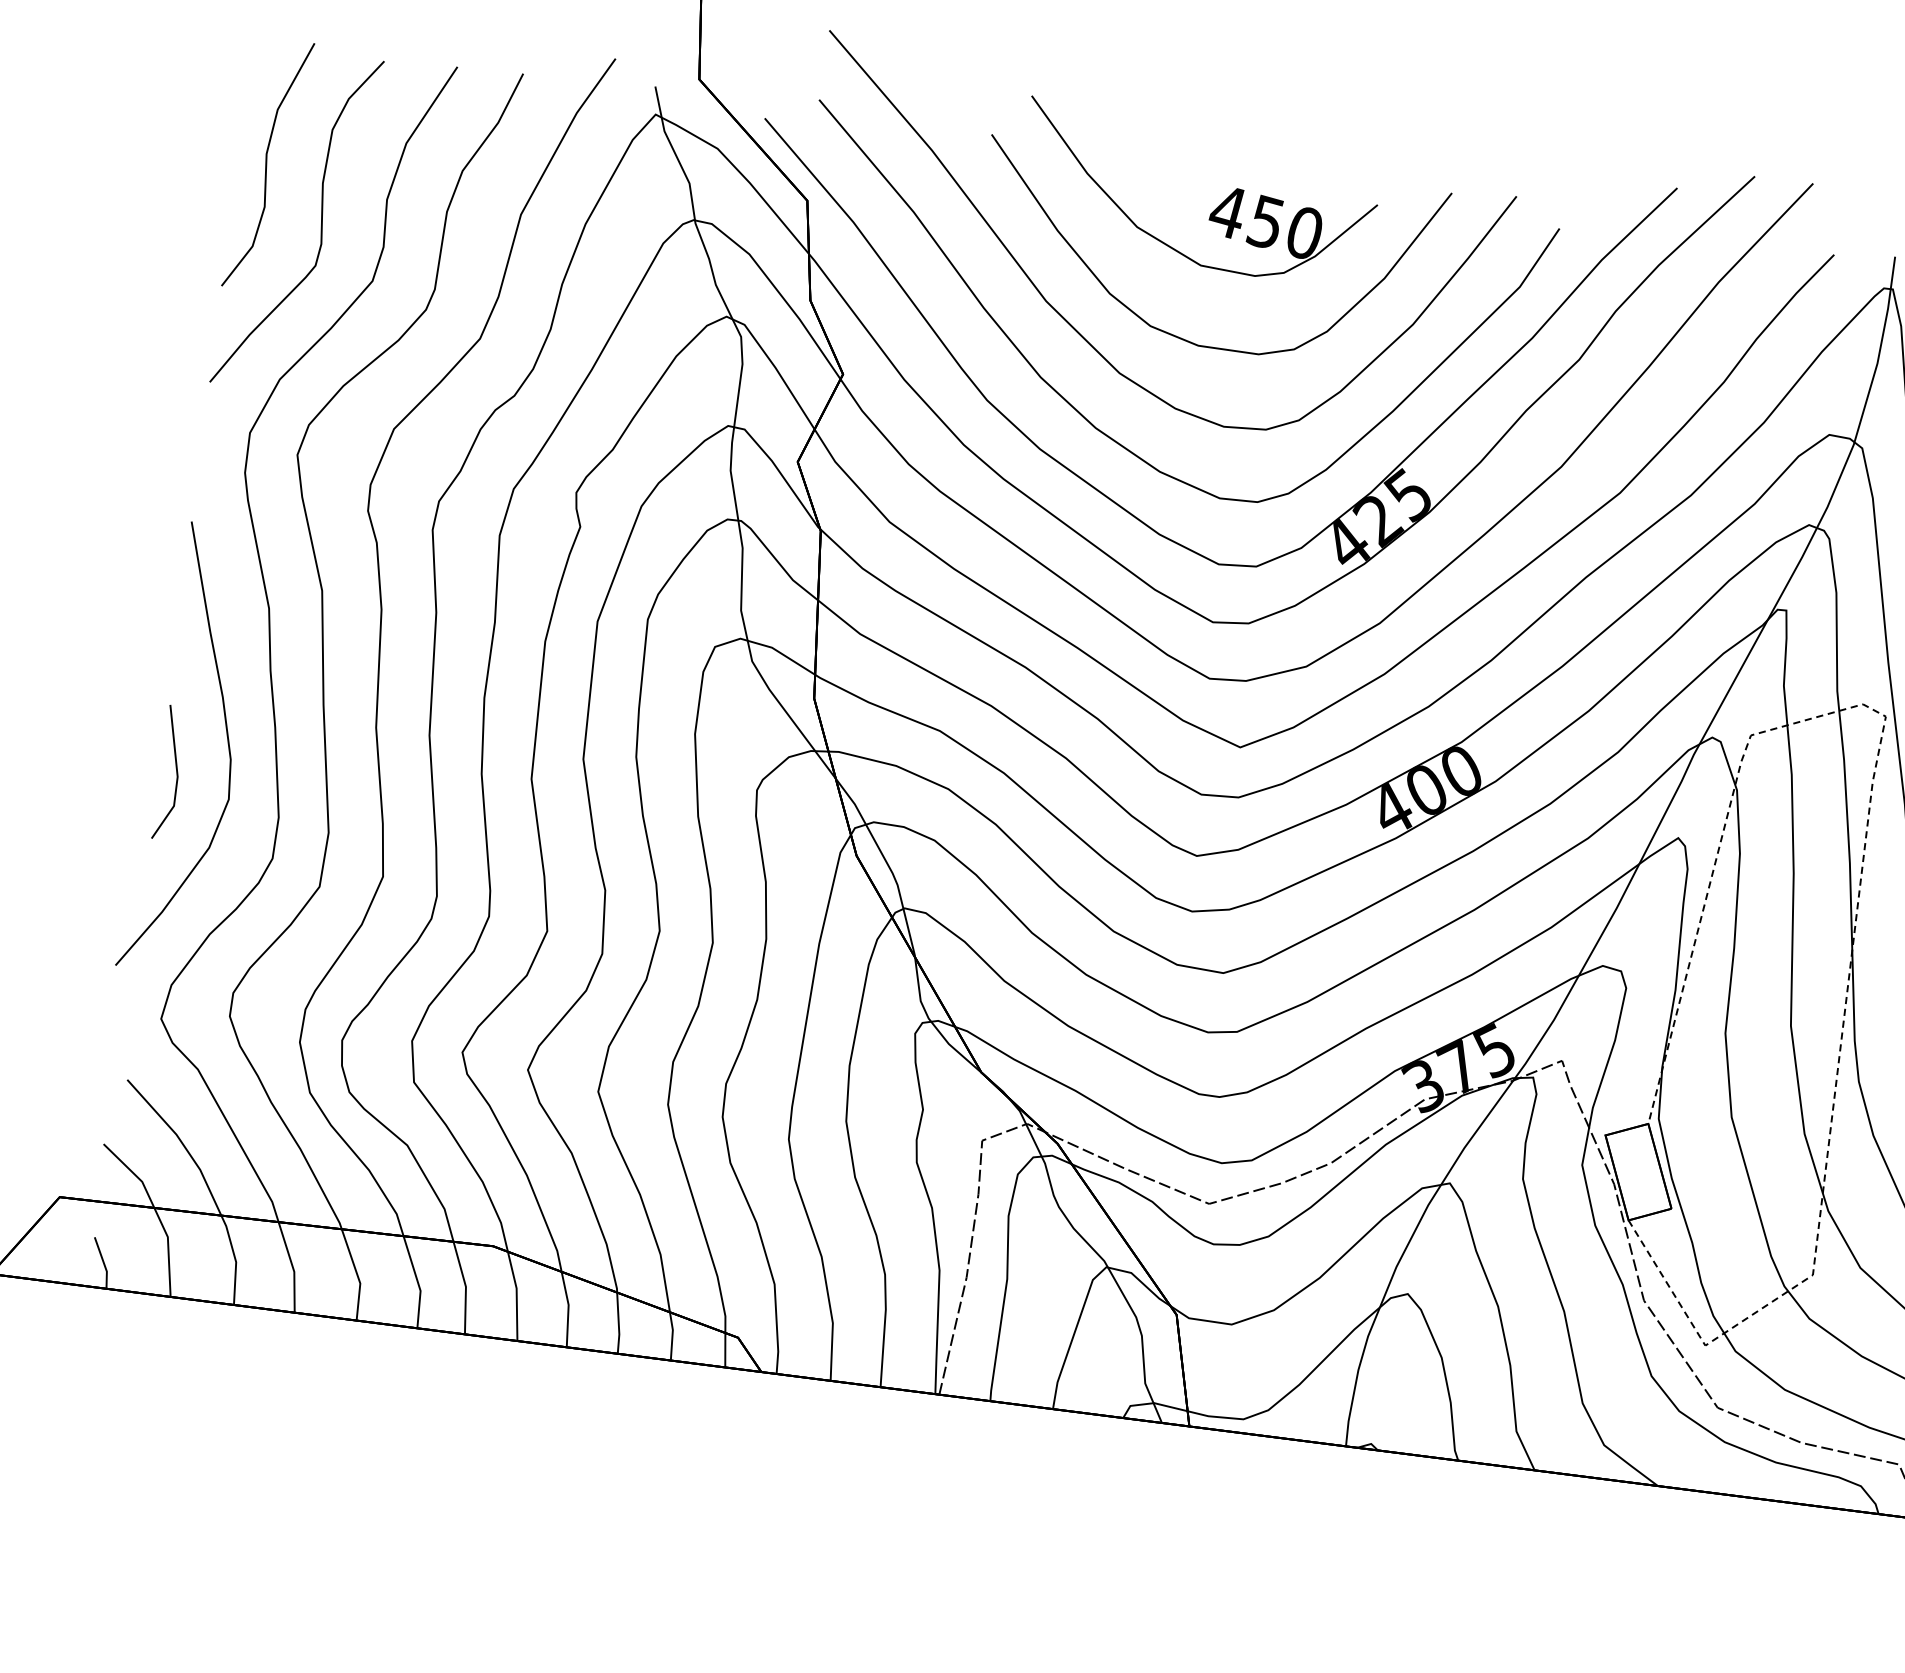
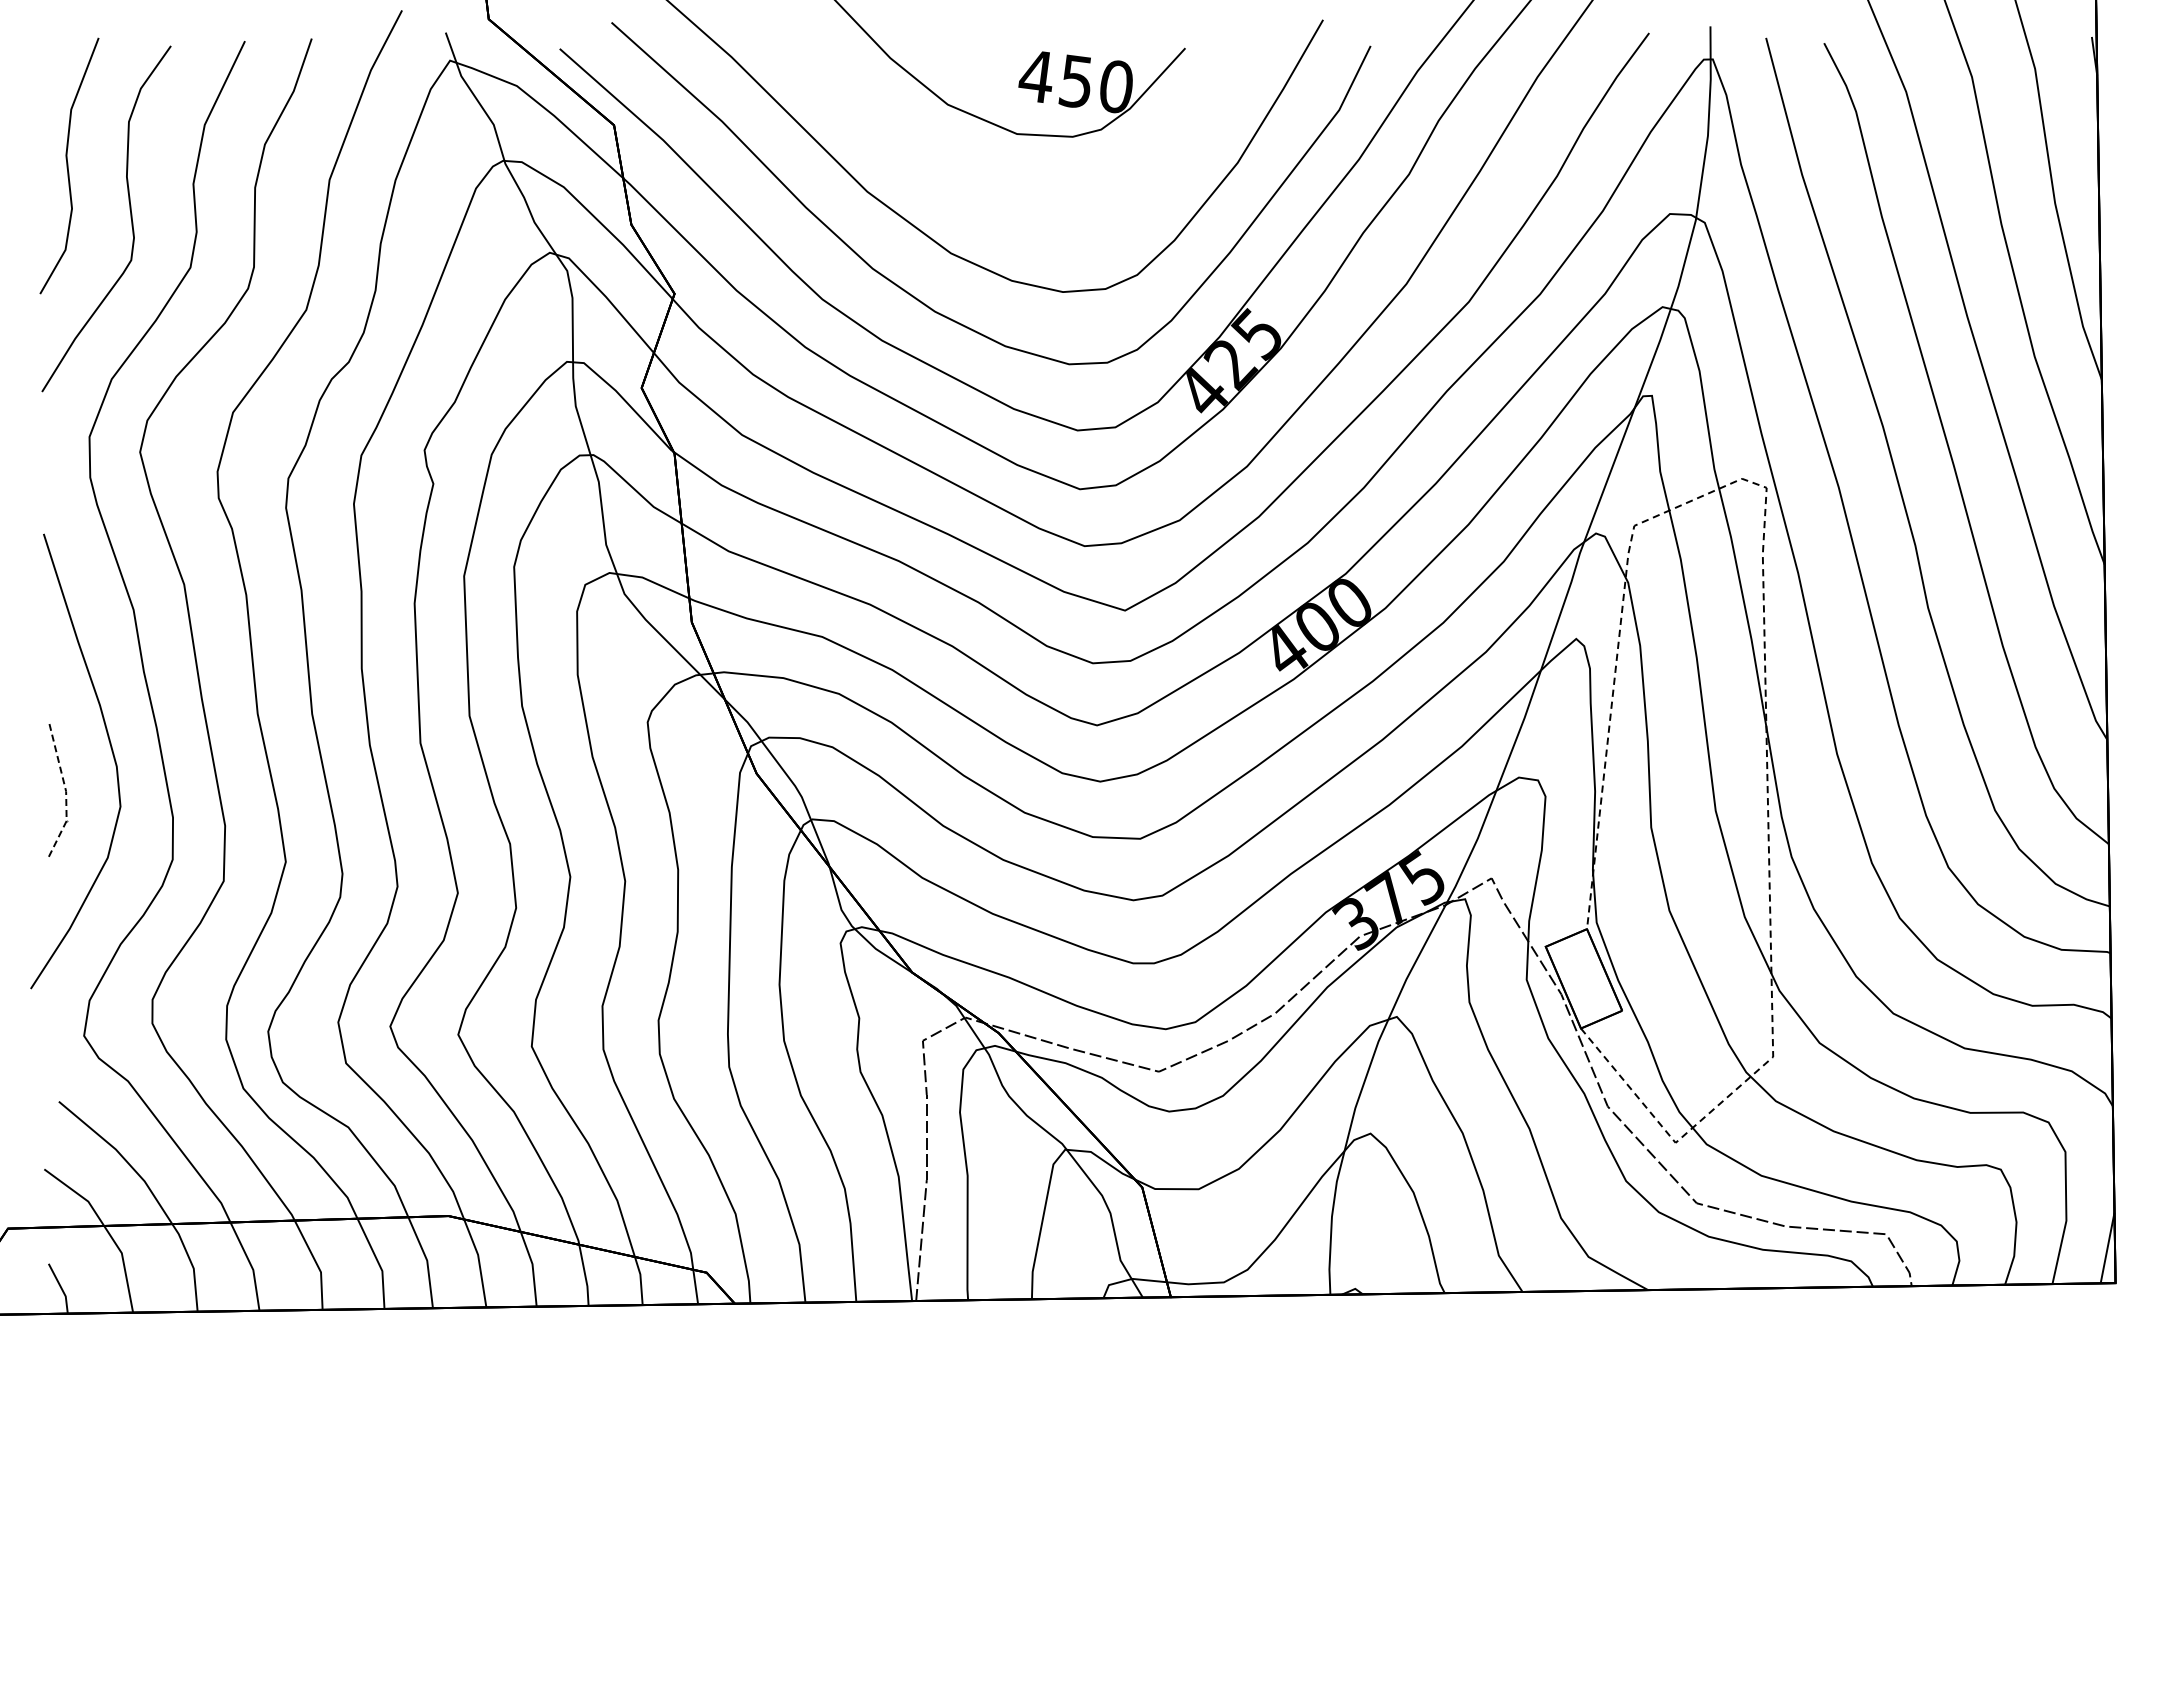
curve: (1176, 335) -> (1002, 207), removed
line: (177, 775) -> (65, 790), solid -> dashed

